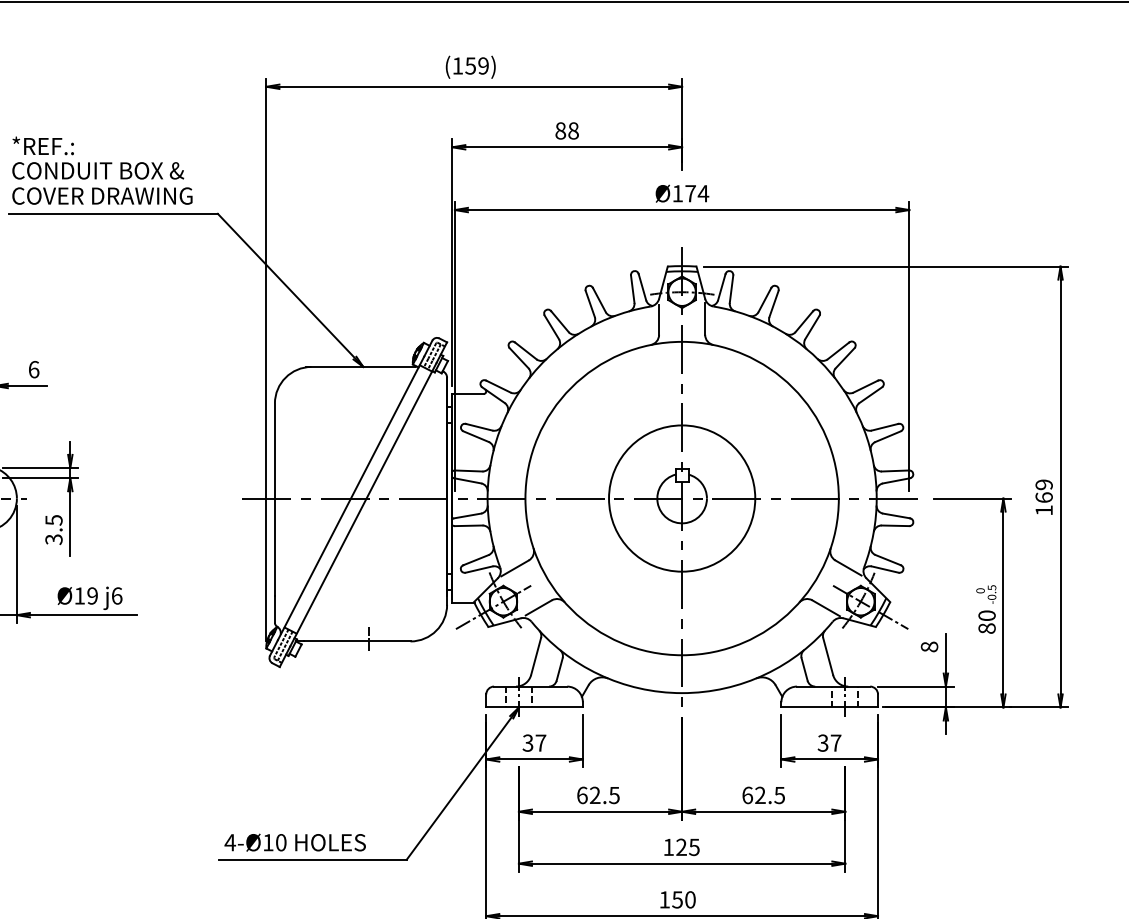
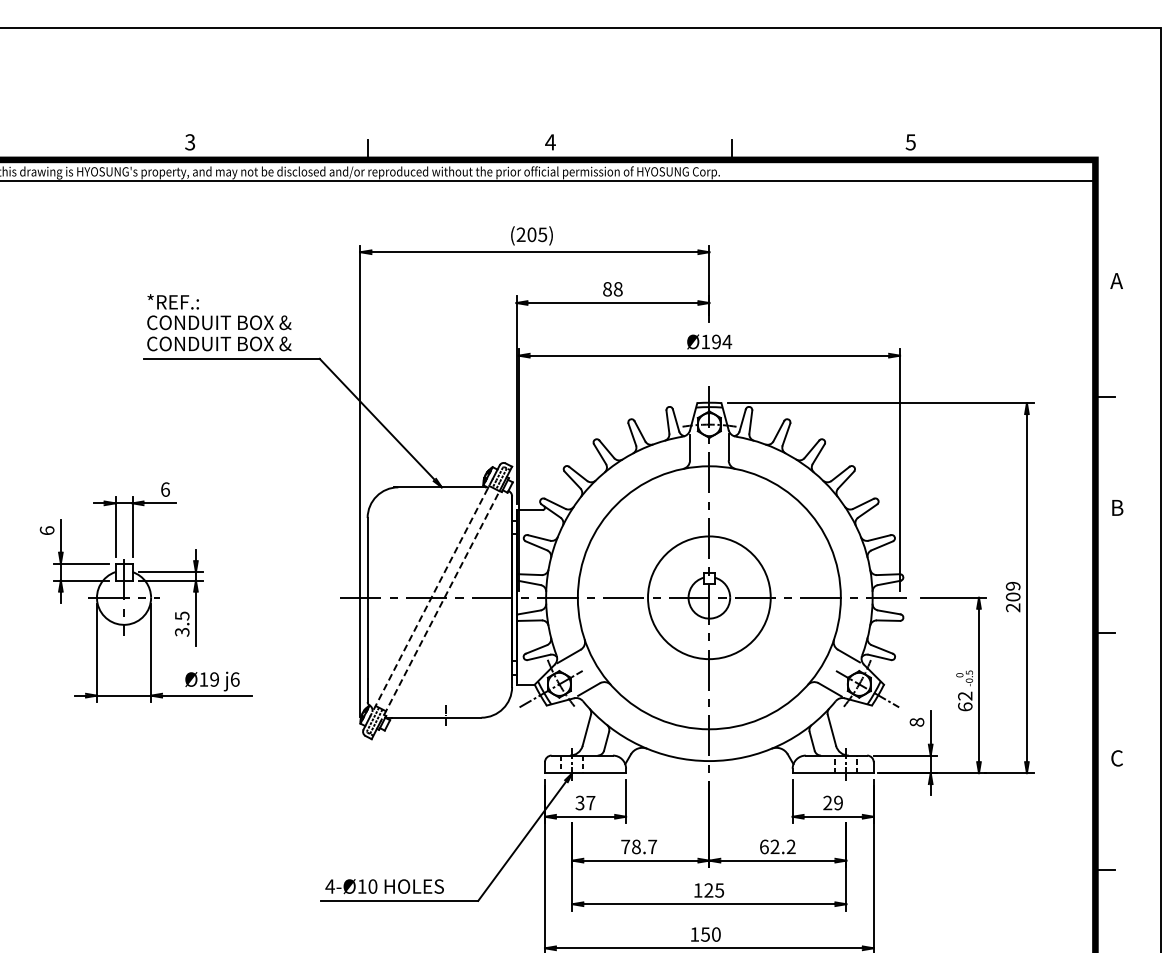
text: (470, 65) -> (531, 234), (159) -> (205)
text: (690, 193) -> (716, 341), Ø174 -> Ø194
text: (117, 195) -> (235, 343), COVER DRAWING -> CONDUIT BOX &
line: (351, 498) -> (431, 597), solid -> dashed
line: (362, 504) -> (441, 602), solid -> dashed
text: (1043, 504) -> (1012, 602), 169 -> 209
text: (987, 622) -> (965, 701), 80 -> 62
text: (828, 742) -> (832, 802), 37 -> 29
text: (598, 794) -> (639, 846), 62.5 -> 78.7
text: (778, 794) -> (790, 846), 62.5 -> 62.2

